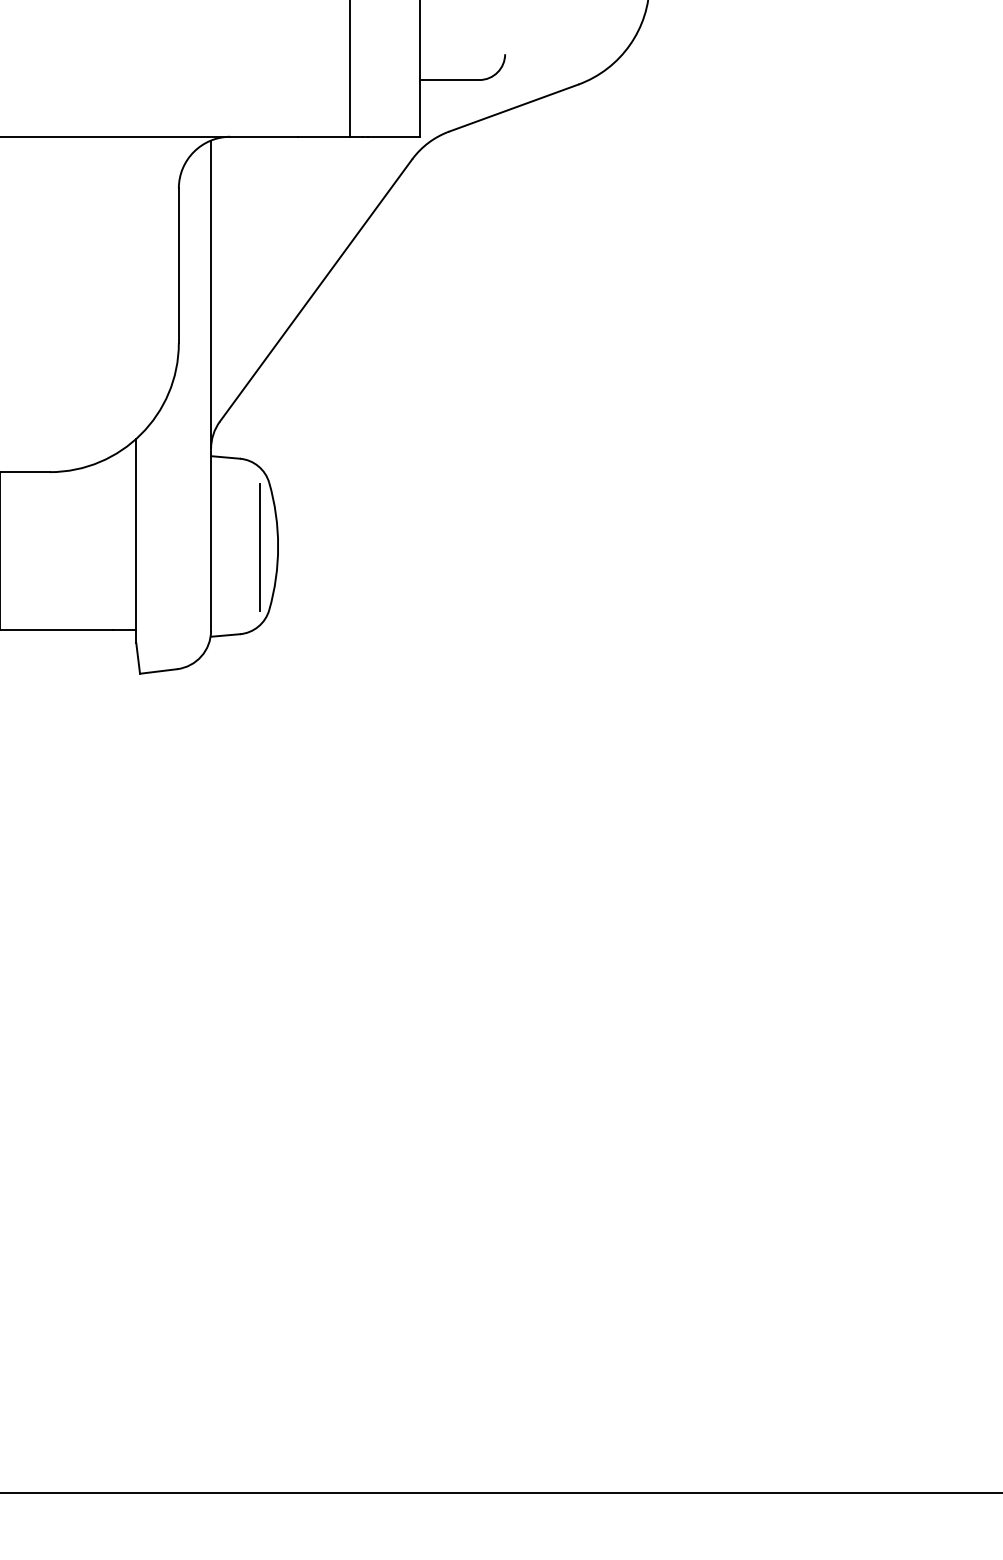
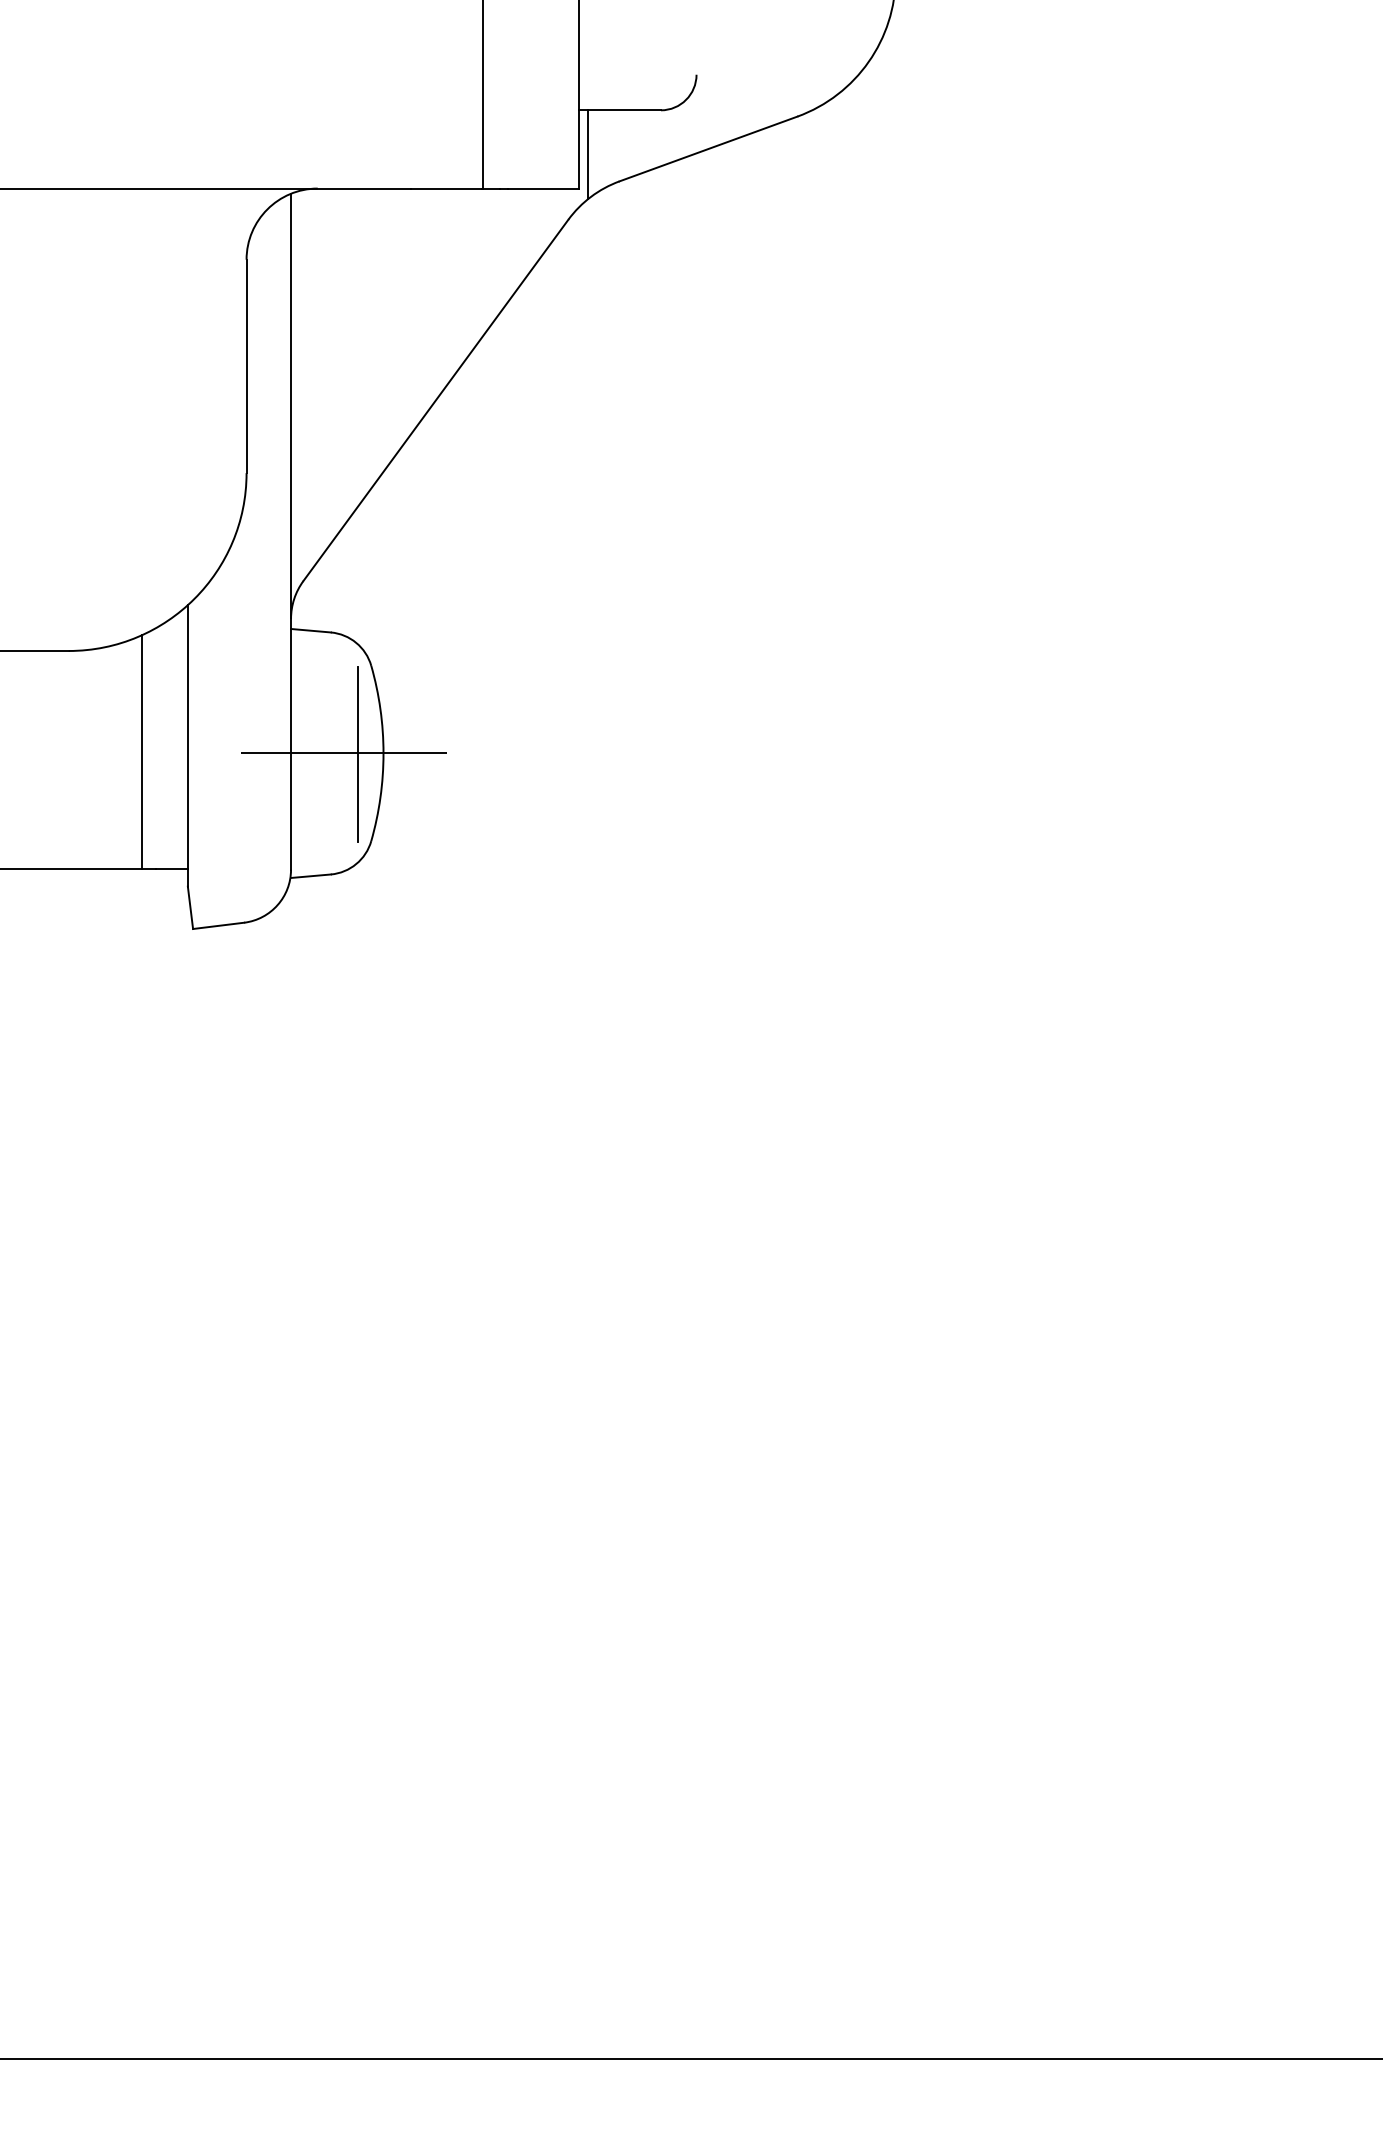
line: (426, 112) -> (588, 154), added
line: (102, 545) -> (141, 751), added
line: (249, 546) -> (343, 753), added

